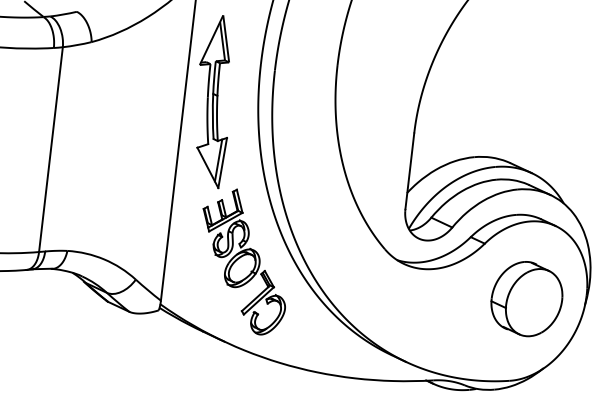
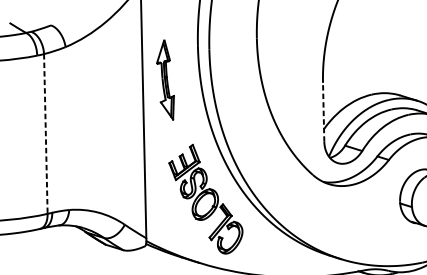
part: (212, 102) -> (164, 80), size x0.6
line: (50, 150) -> (45, 134), solid -> dashed
line: (409, 171) -> (323, 112), solid -> dashed

